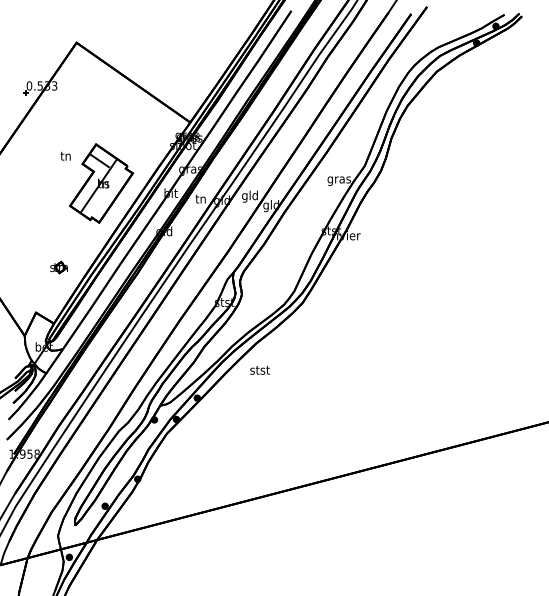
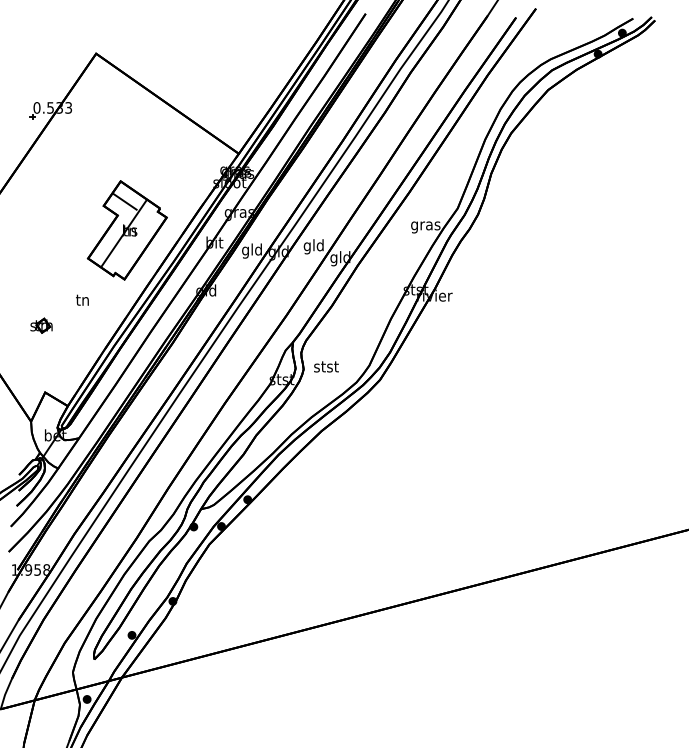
text: (65, 155) -> (82, 299), moved
text: (200, 200) -> (251, 251), tn -> gld
part: (58, 267) -> (40, 325), moved
text: (259, 370) -> (325, 367), moved

